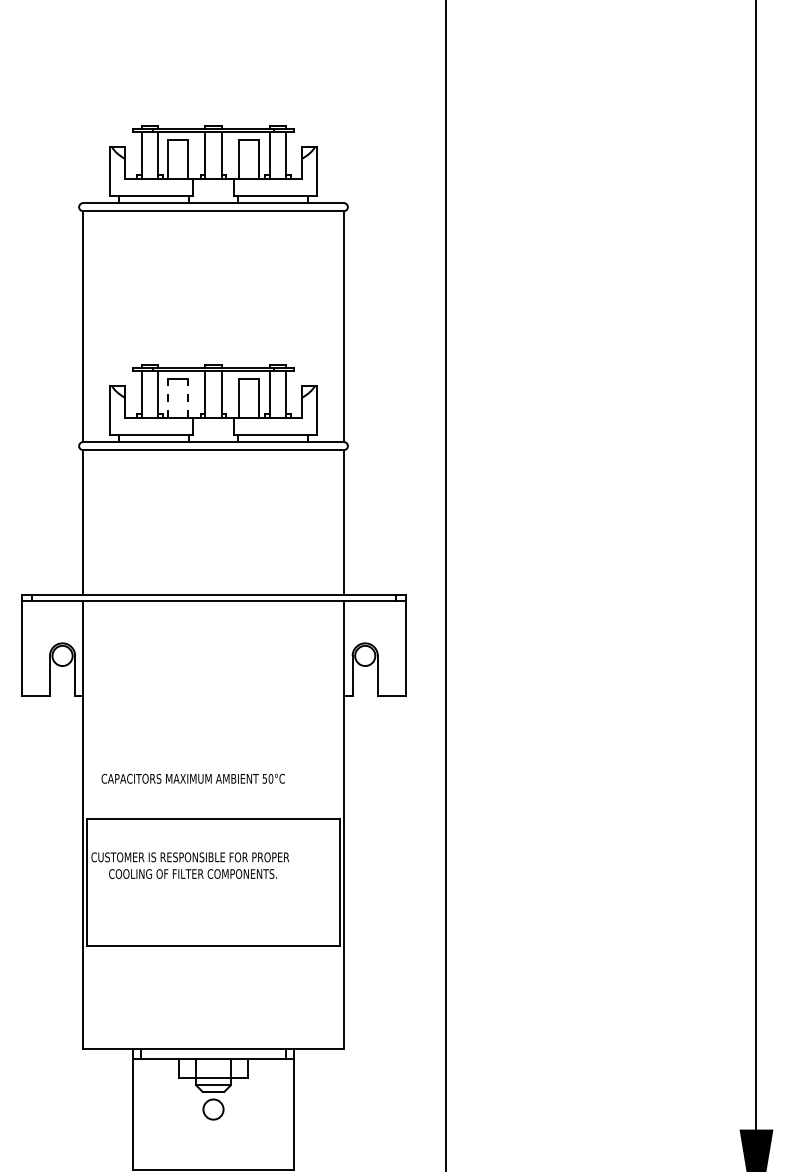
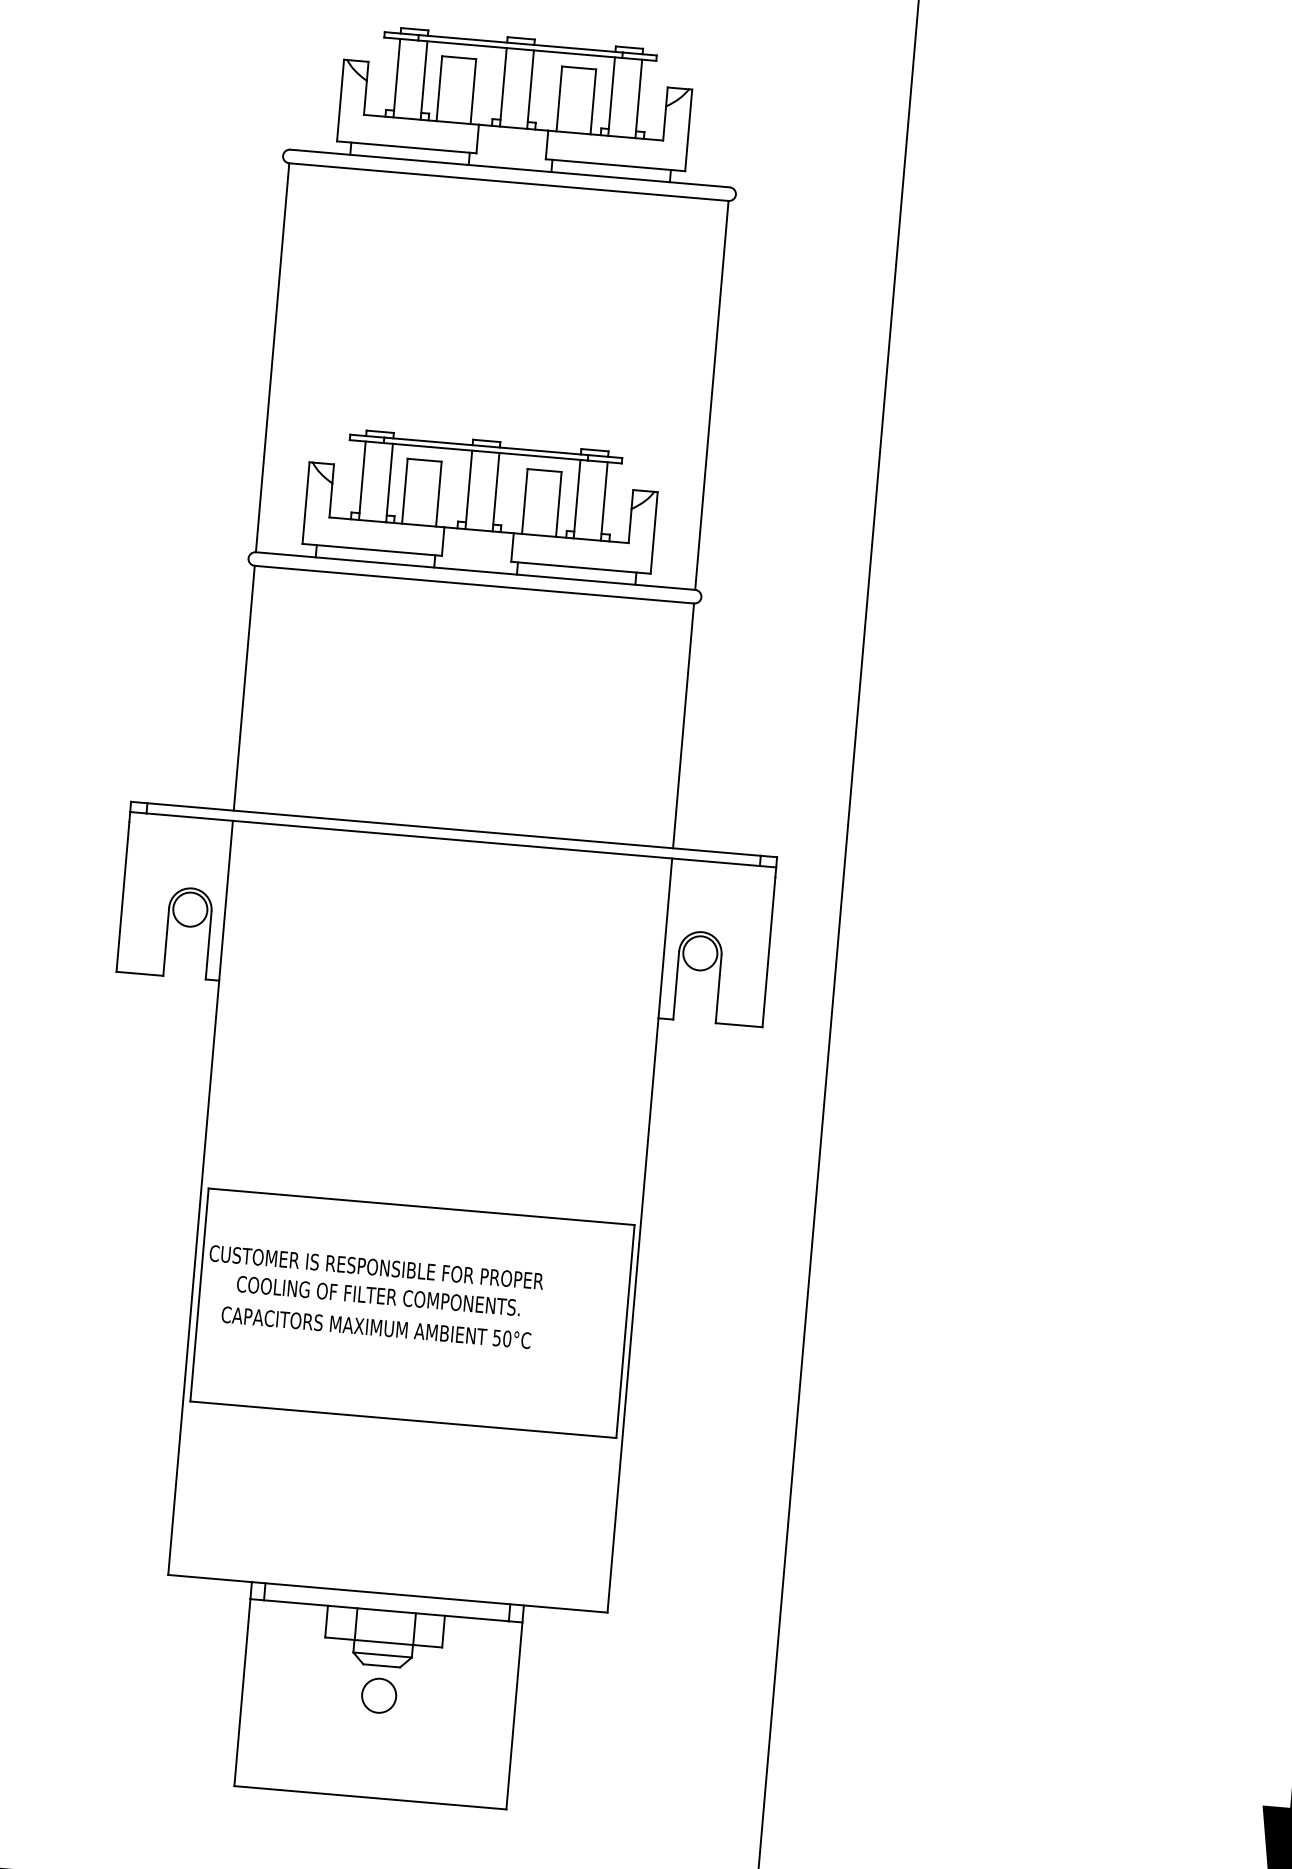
line: (167, 398) -> (404, 491), dashed -> solid
line: (188, 398) -> (439, 494), dashed -> solid
text: (192, 778) -> (375, 1326), moved

